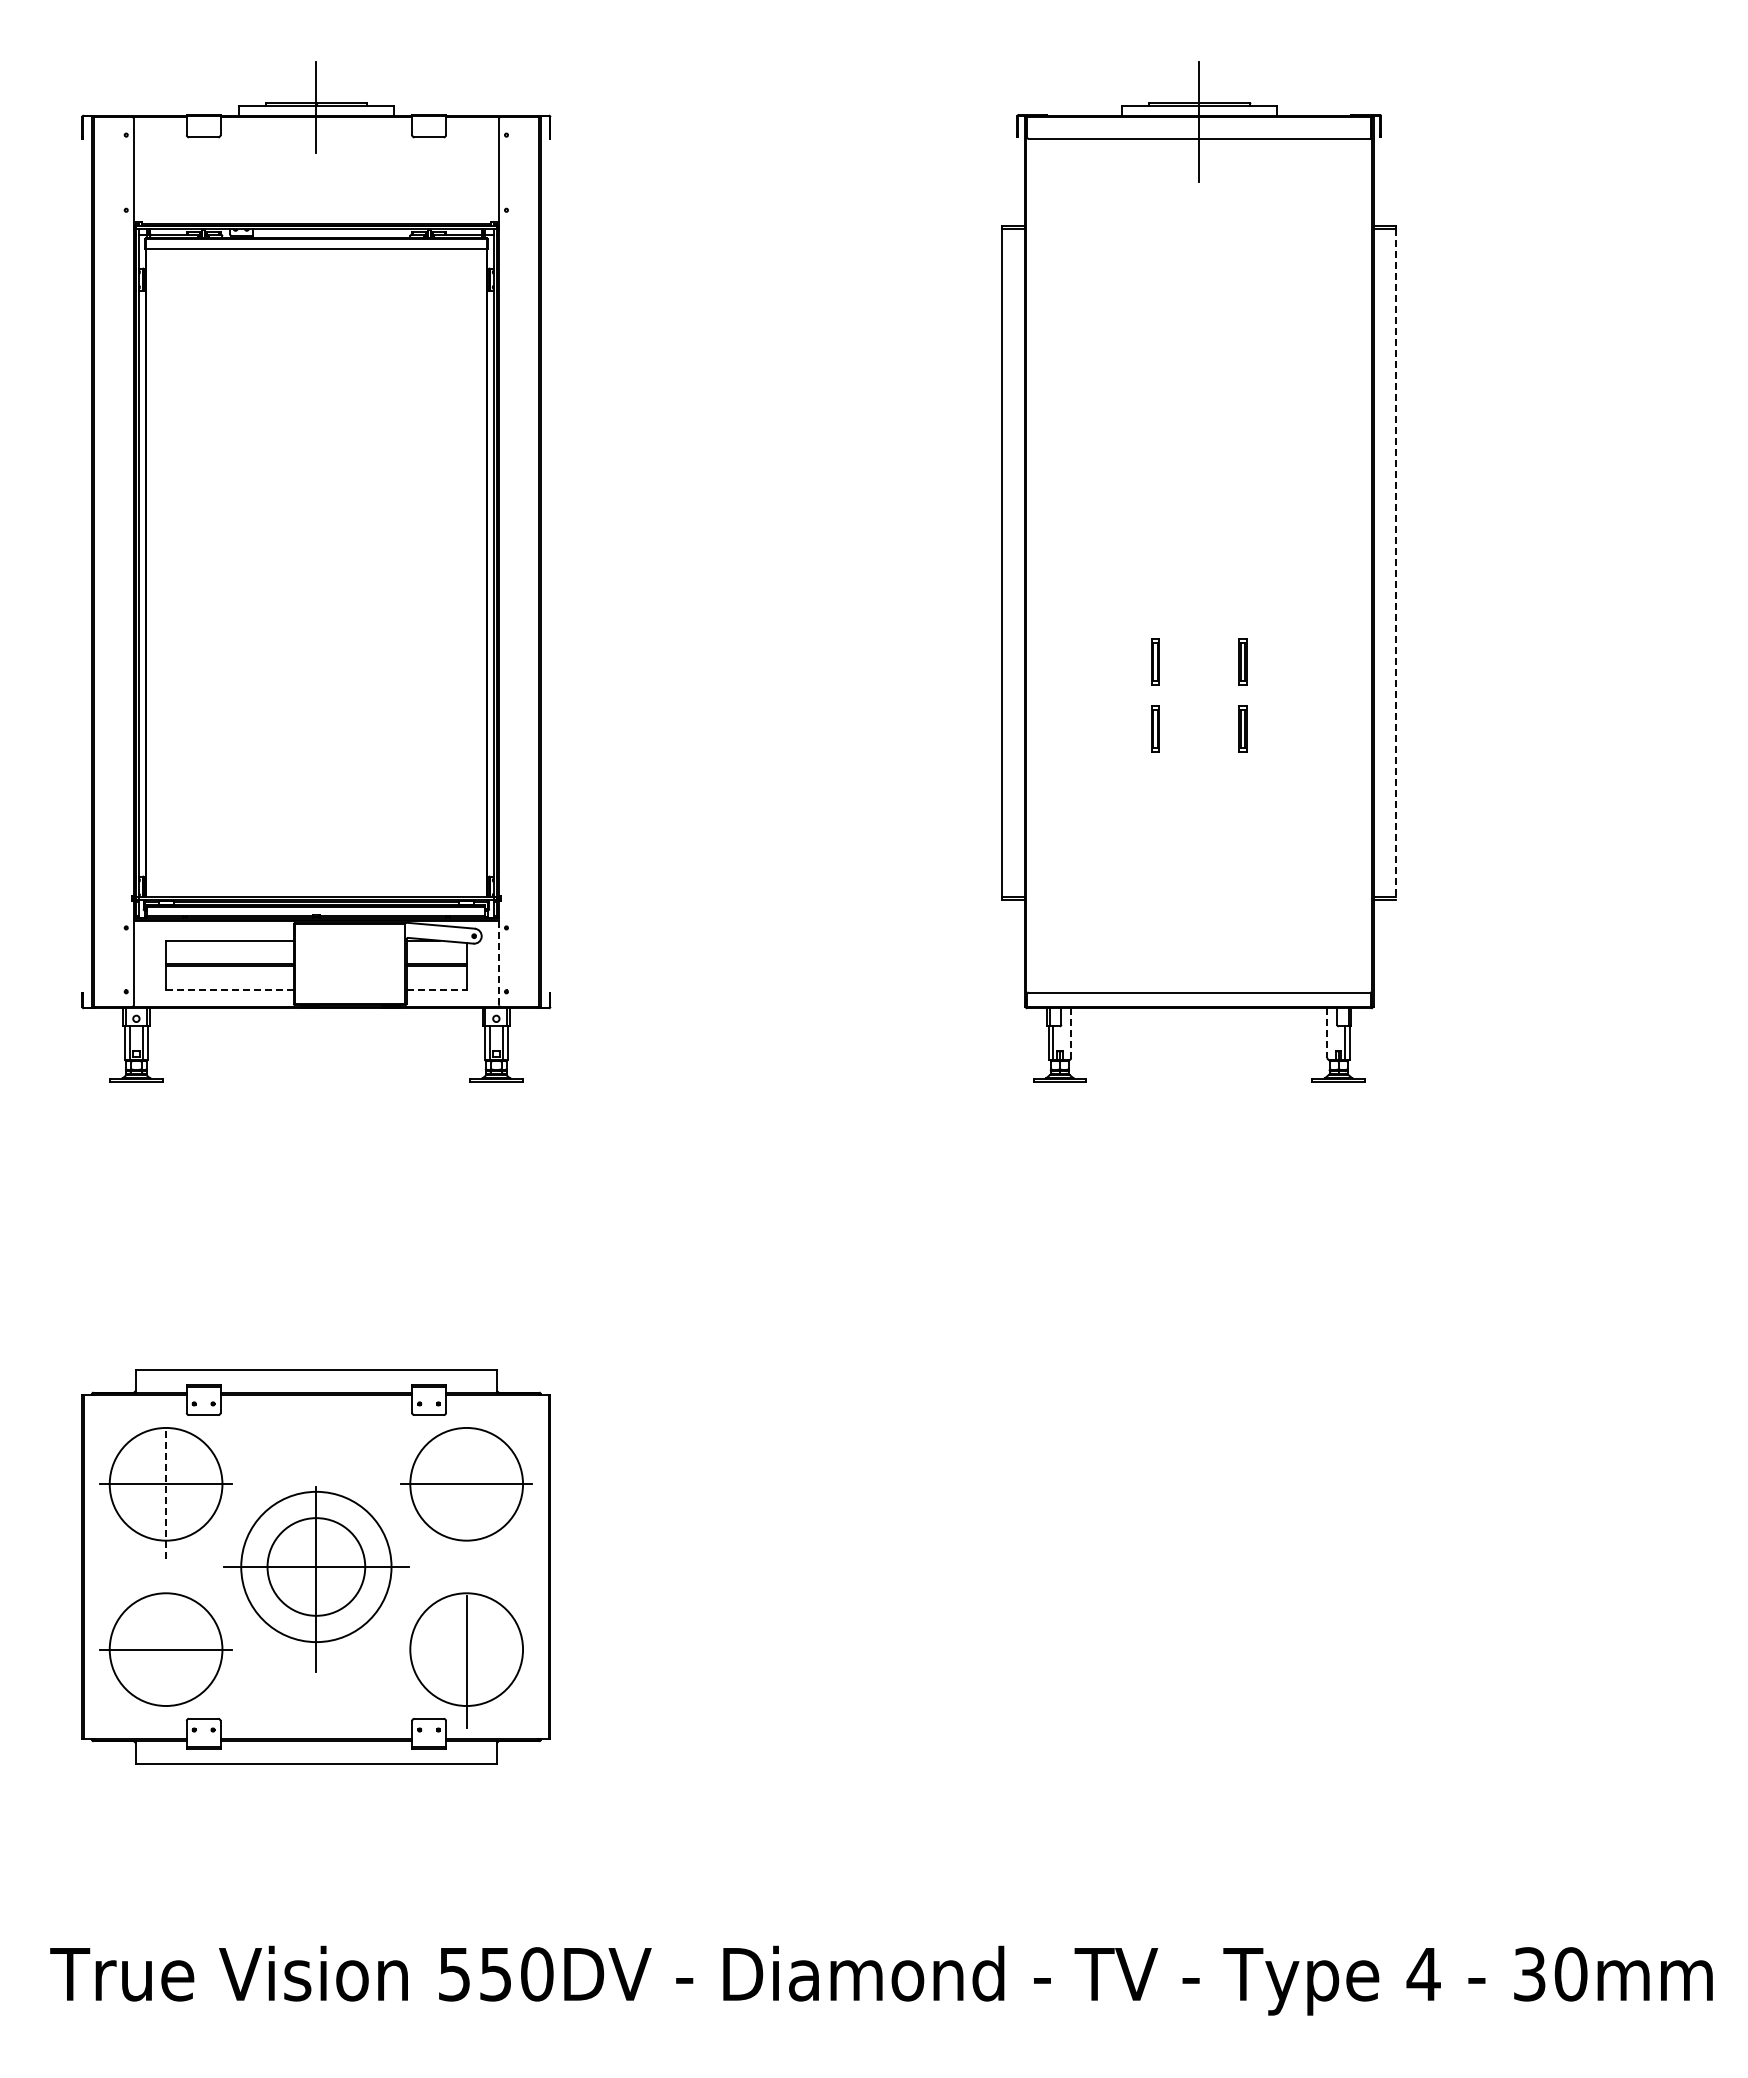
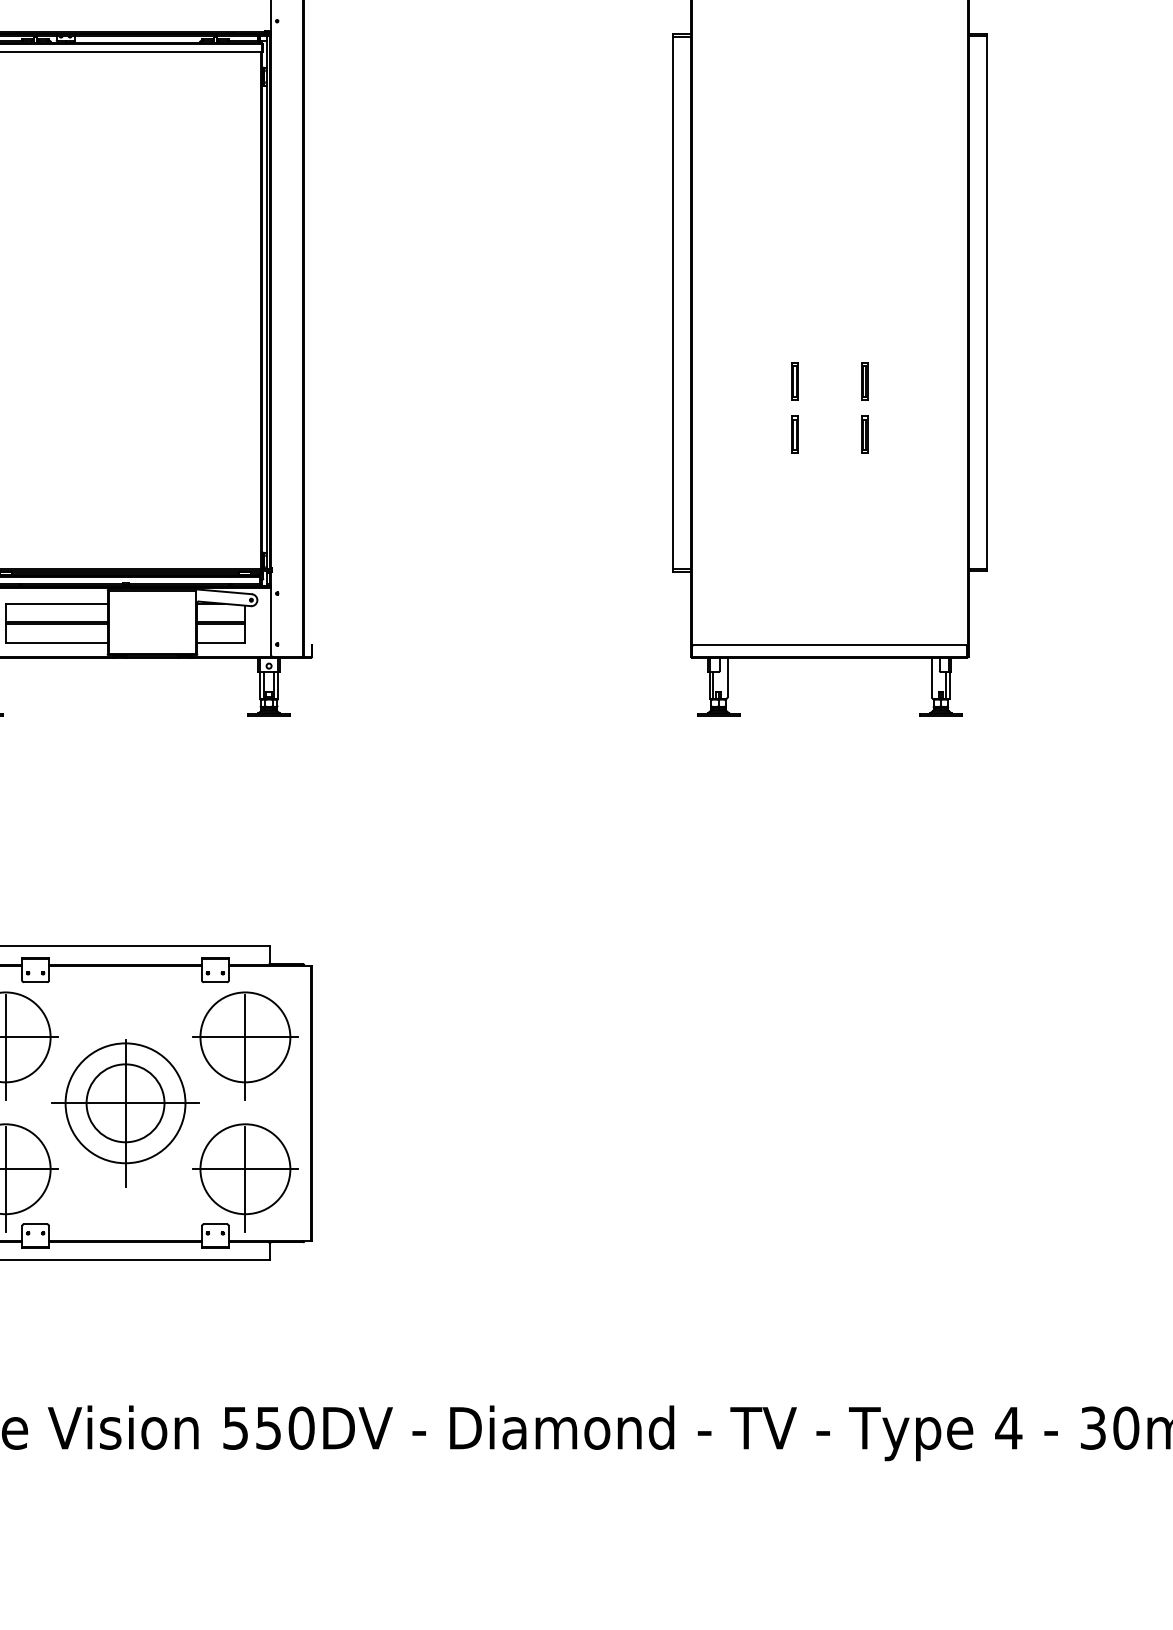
line: (1396, 565) -> (987, 304), dashed -> solid
line: (499, 961) -> (271, 620), dashed -> solid
line: (229, 989) -> (56, 642), dashed -> solid
line: (437, 989) -> (222, 642), dashed -> solid
line: (1071, 1033) -> (727, 677), dashed -> solid
line: (1327, 1033) -> (932, 677), dashed -> solid
line: (166, 1496) -> (5, 1047), dashed -> solid
line: (466, 1496) -> (245, 1047), added
line: (466, 1649) -> (245, 1169), added
line: (166, 1661) -> (5, 1178), added

